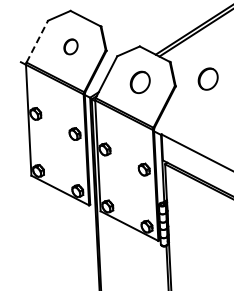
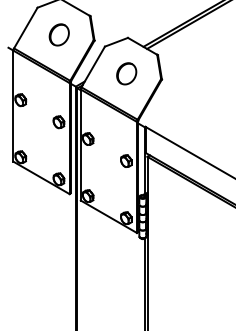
line: (36, 42) -> (25, 28), dashed -> solid
part: (70, 46) -> (58, 34), size x1.43
part: (207, 78) -> (194, 73), removed

